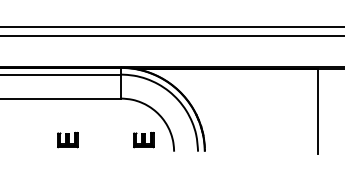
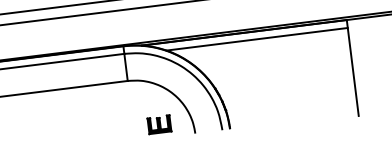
line: (238, 76) -> (257, 39), added
part: (67, 140) -> (73, 135), removed

